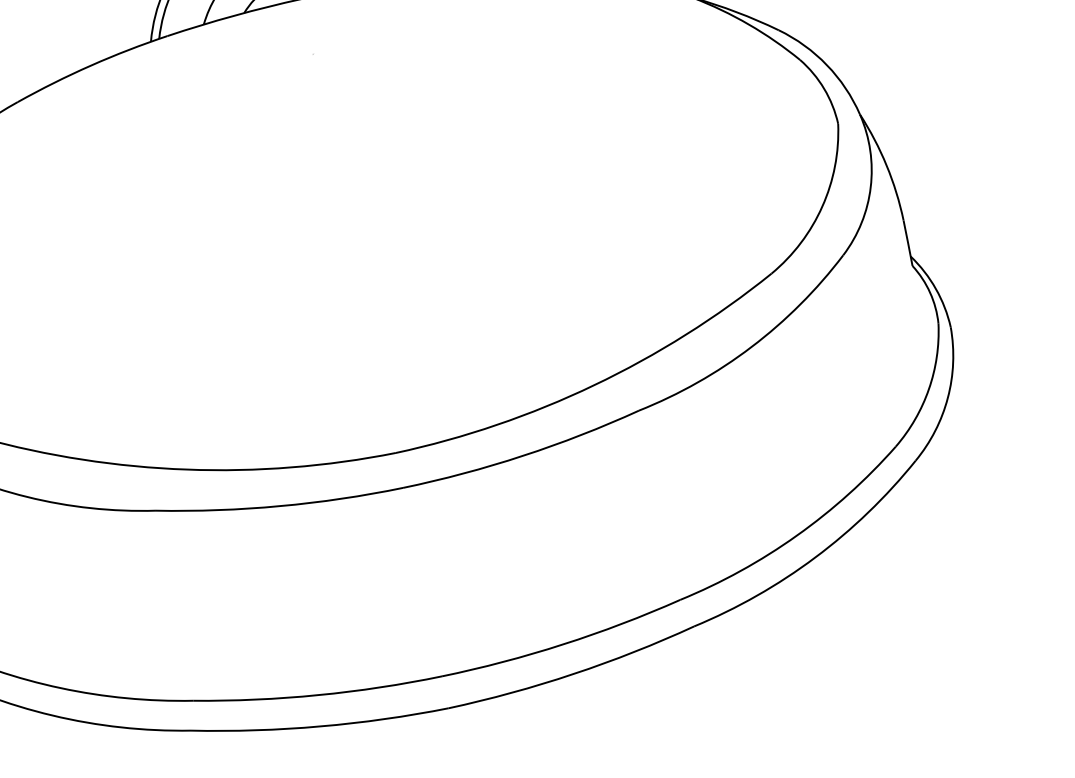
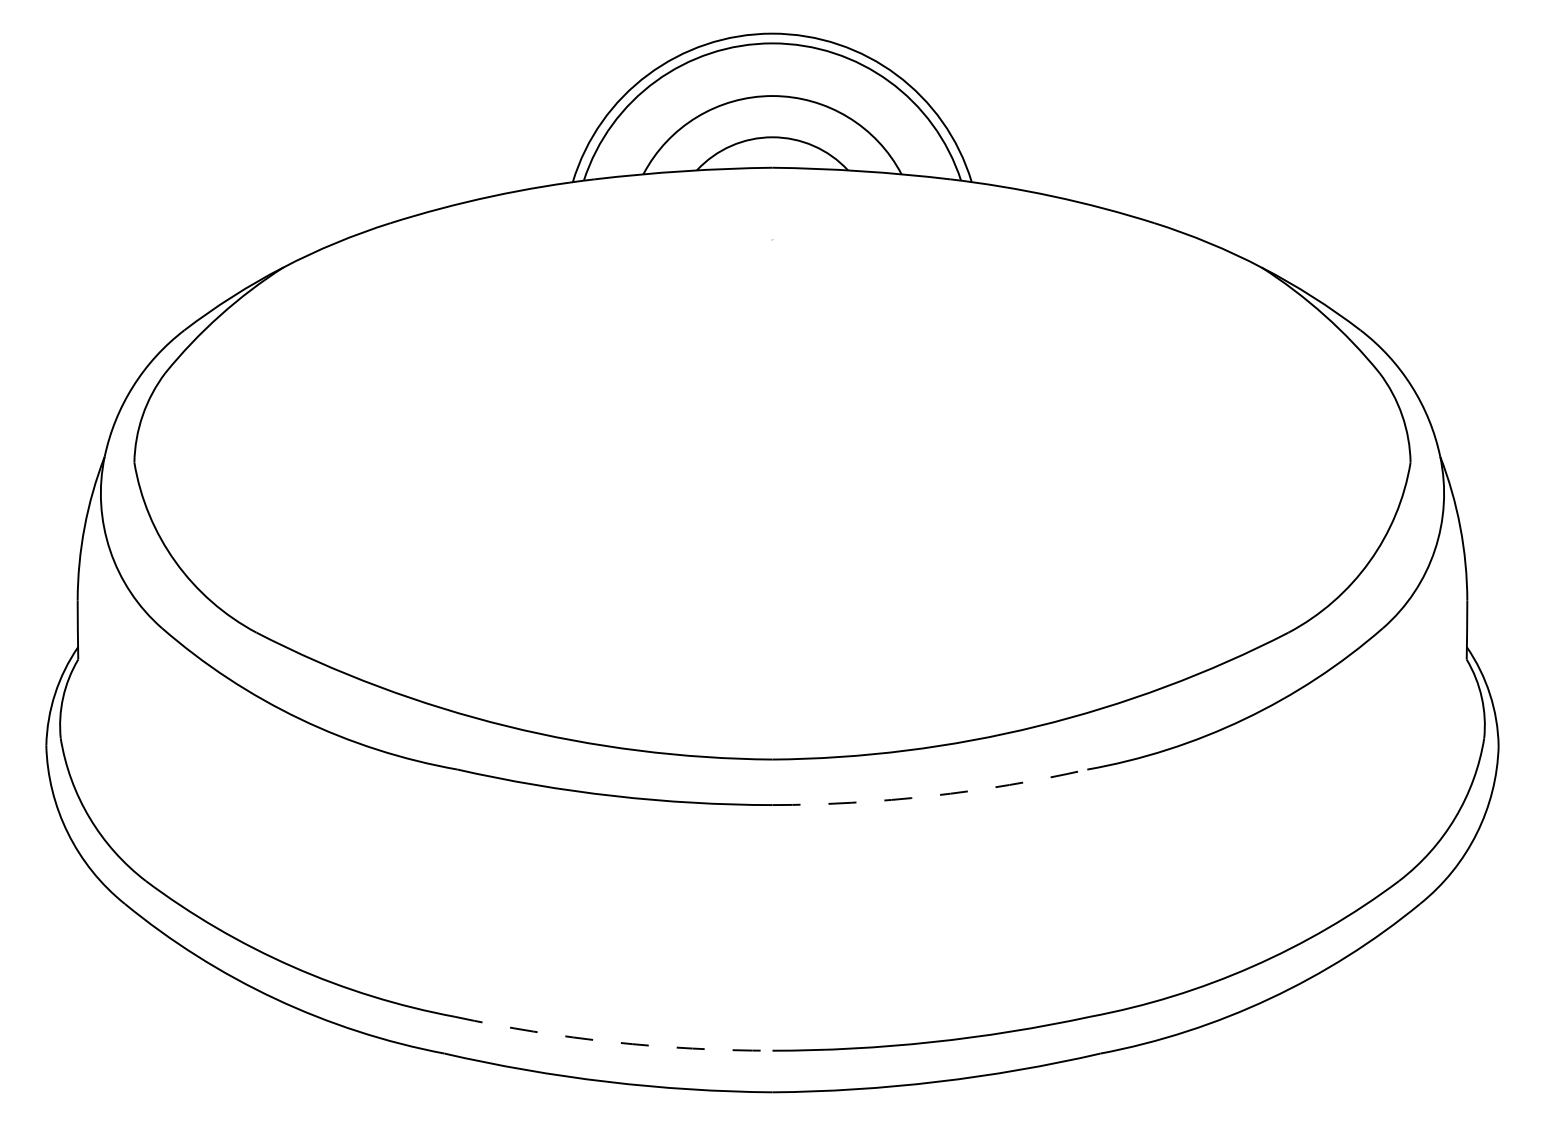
arc: (522, 456) -> (930, 796), solid -> dashed
arc: (318, 695) -> (612, 1042), solid -> dashed

